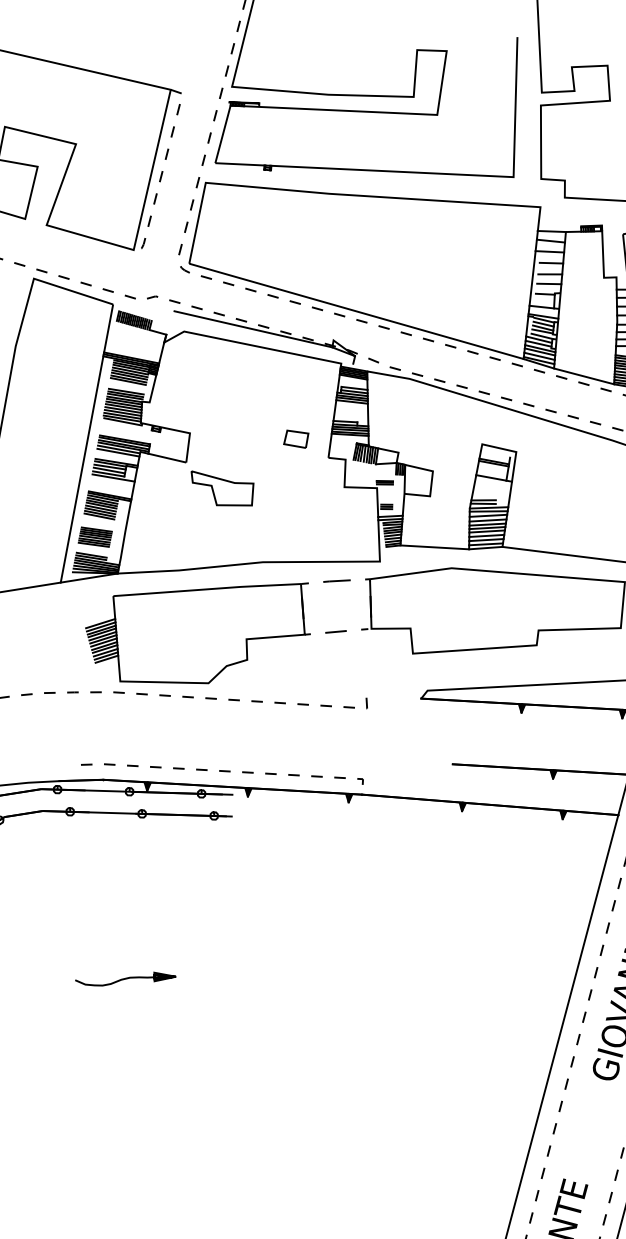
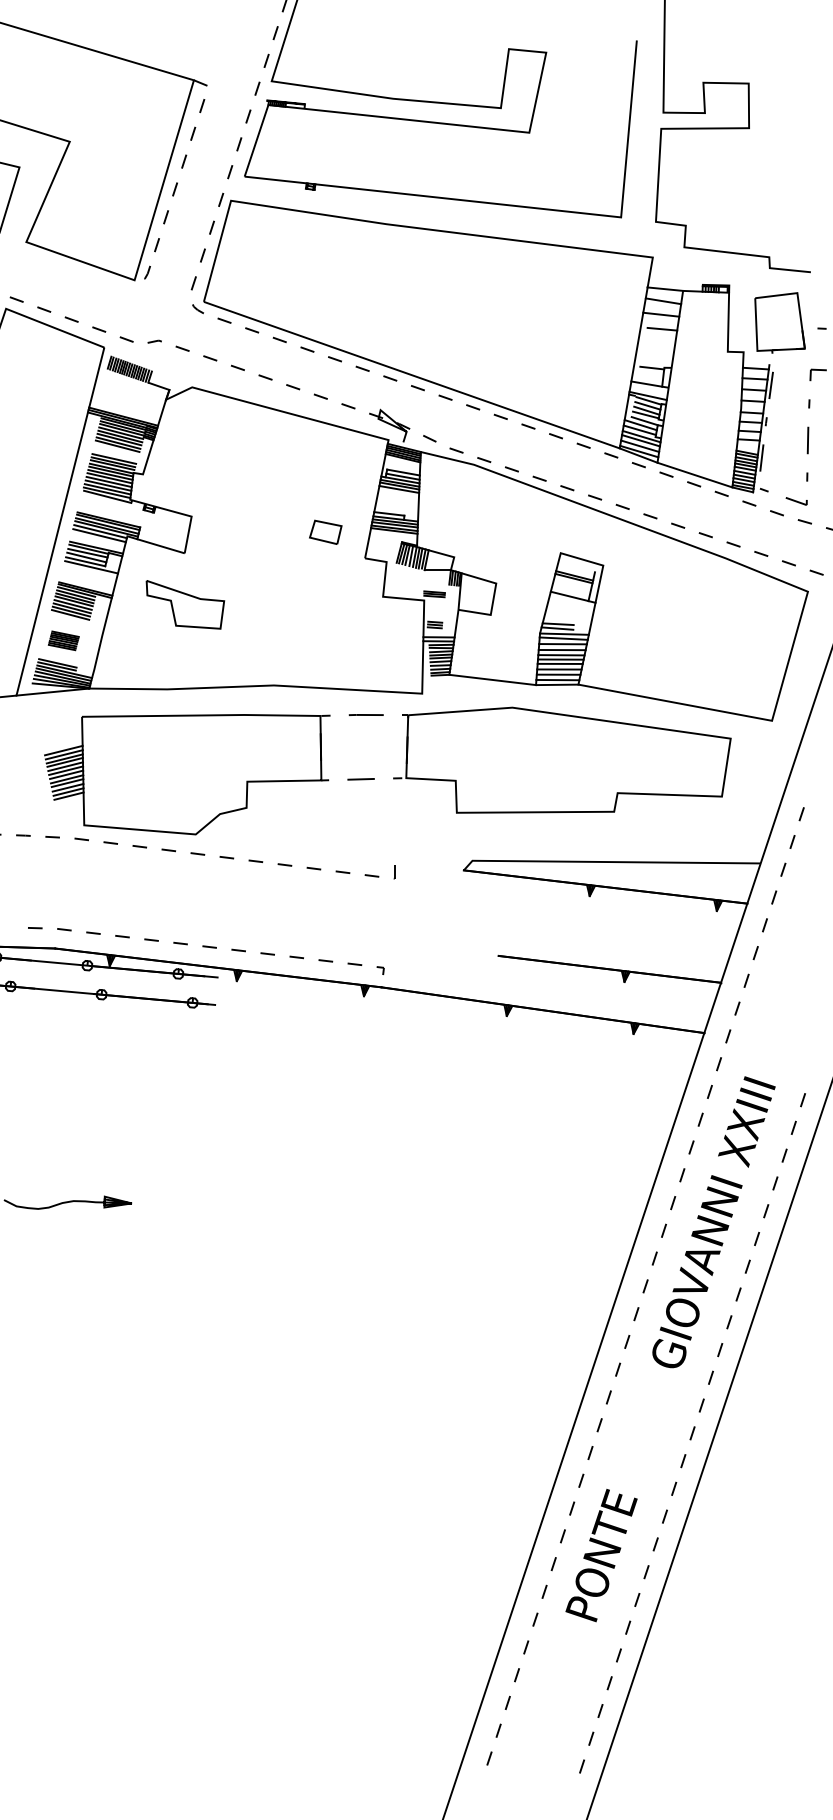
line: (549, 274) -> (659, 343), removed
line: (548, 284) -> (657, 355), removed
line: (253, 329) -> (279, 389), removed
part: (223, 488) -> (185, 604), moved
part: (95, 536) -> (63, 640), size x0.7

